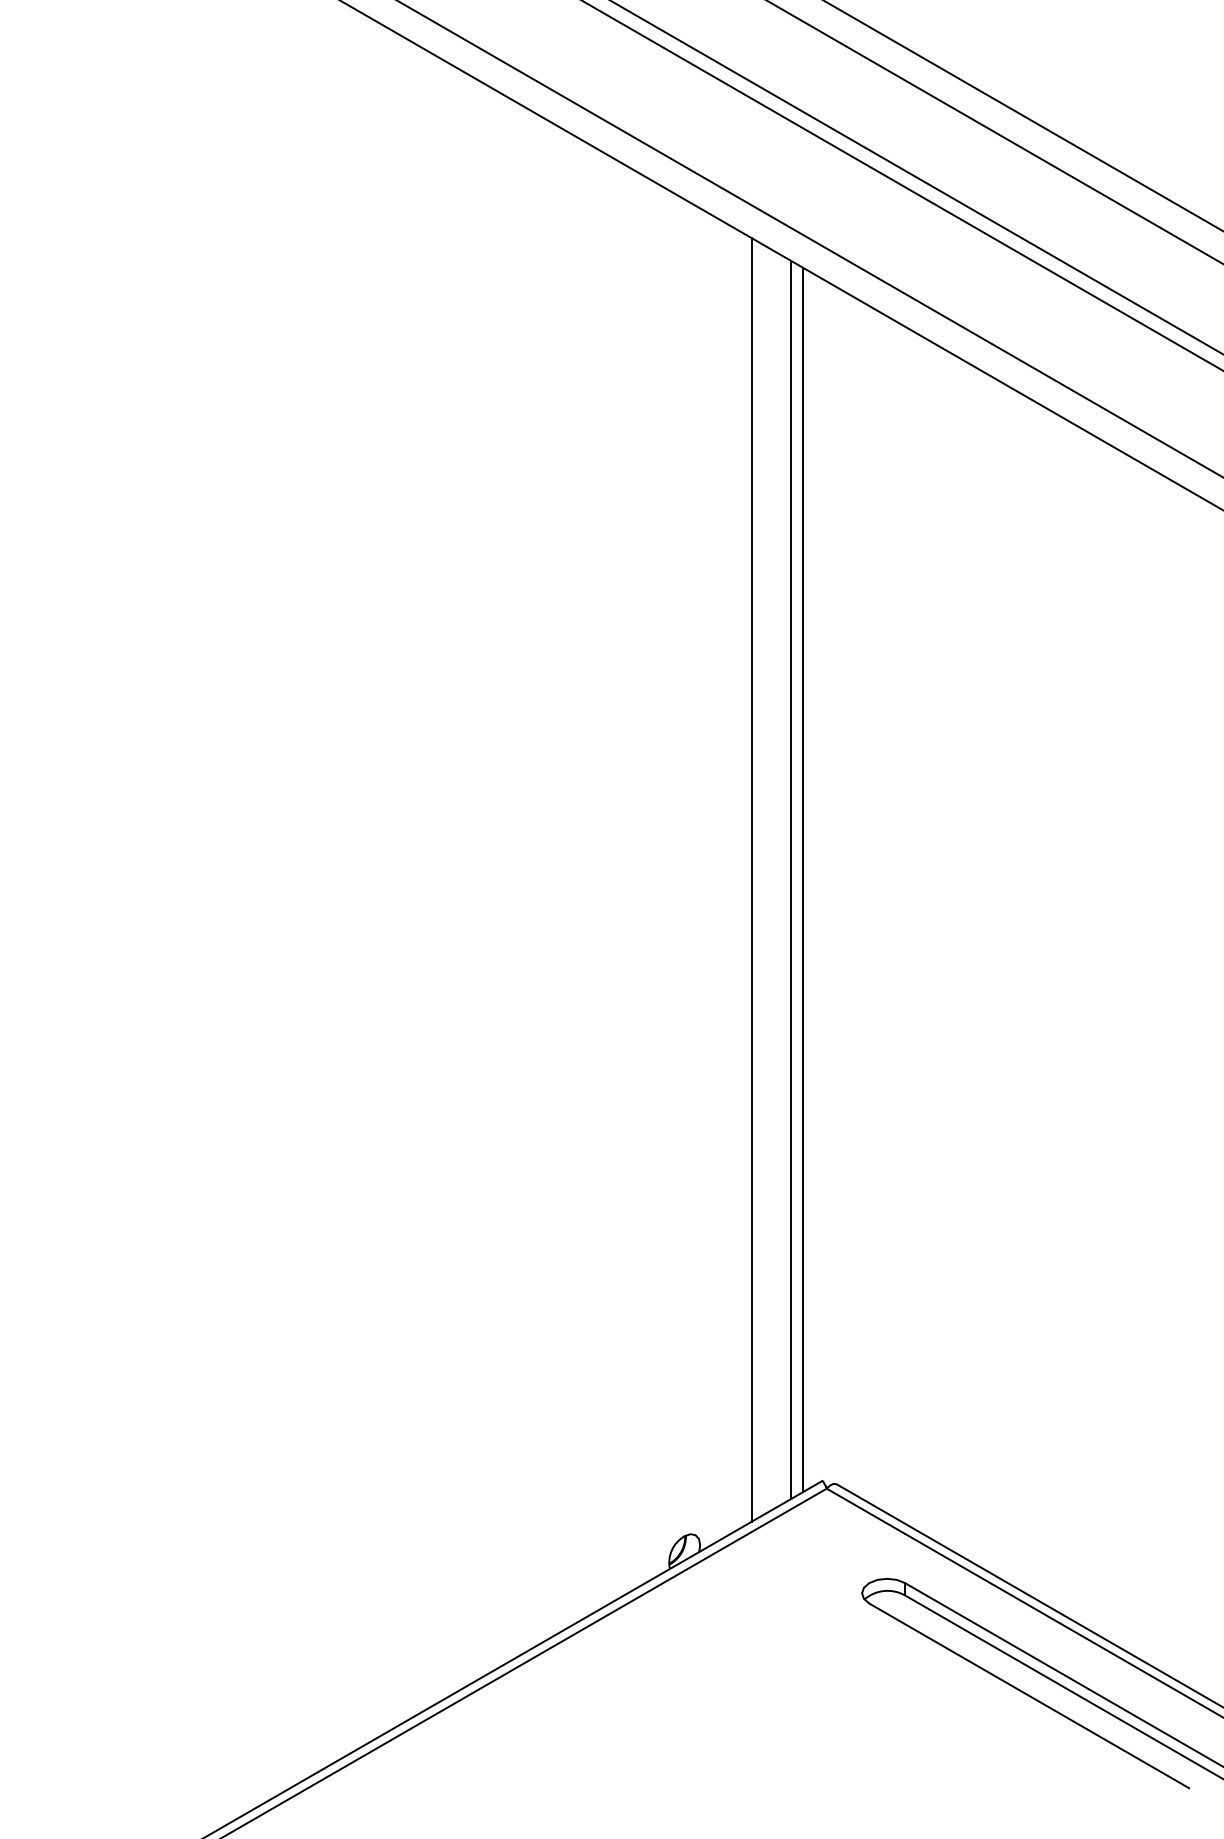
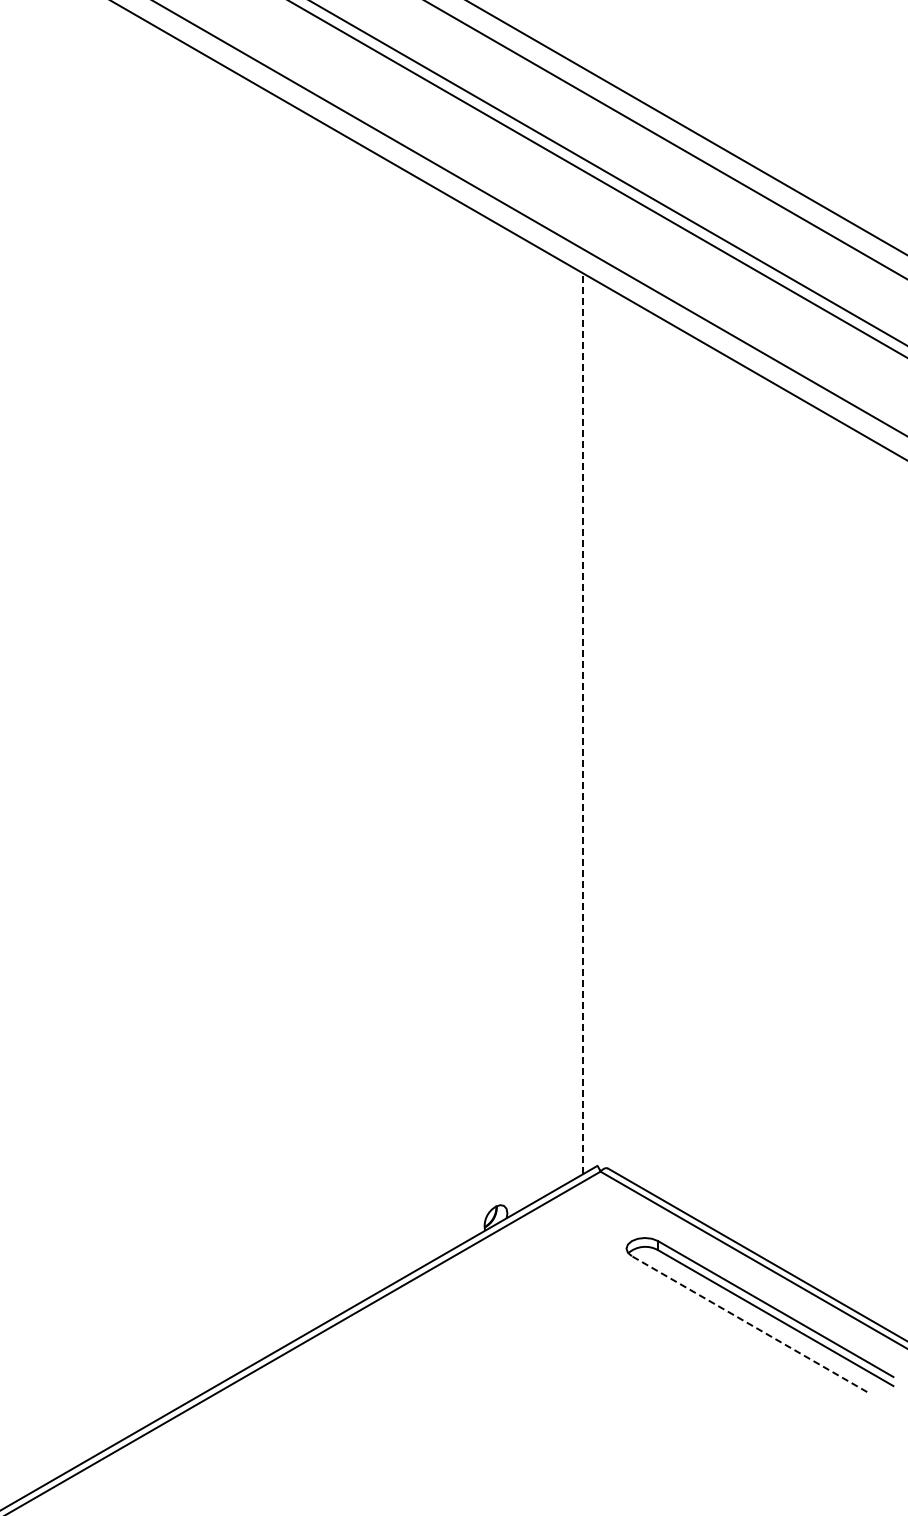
line: (751, 879) -> (545, 723), removed
line: (791, 879) -> (574, 723), removed
line: (803, 879) -> (583, 723), solid -> dashed
line: (1029, 1696) -> (749, 1324), solid -> dashed

